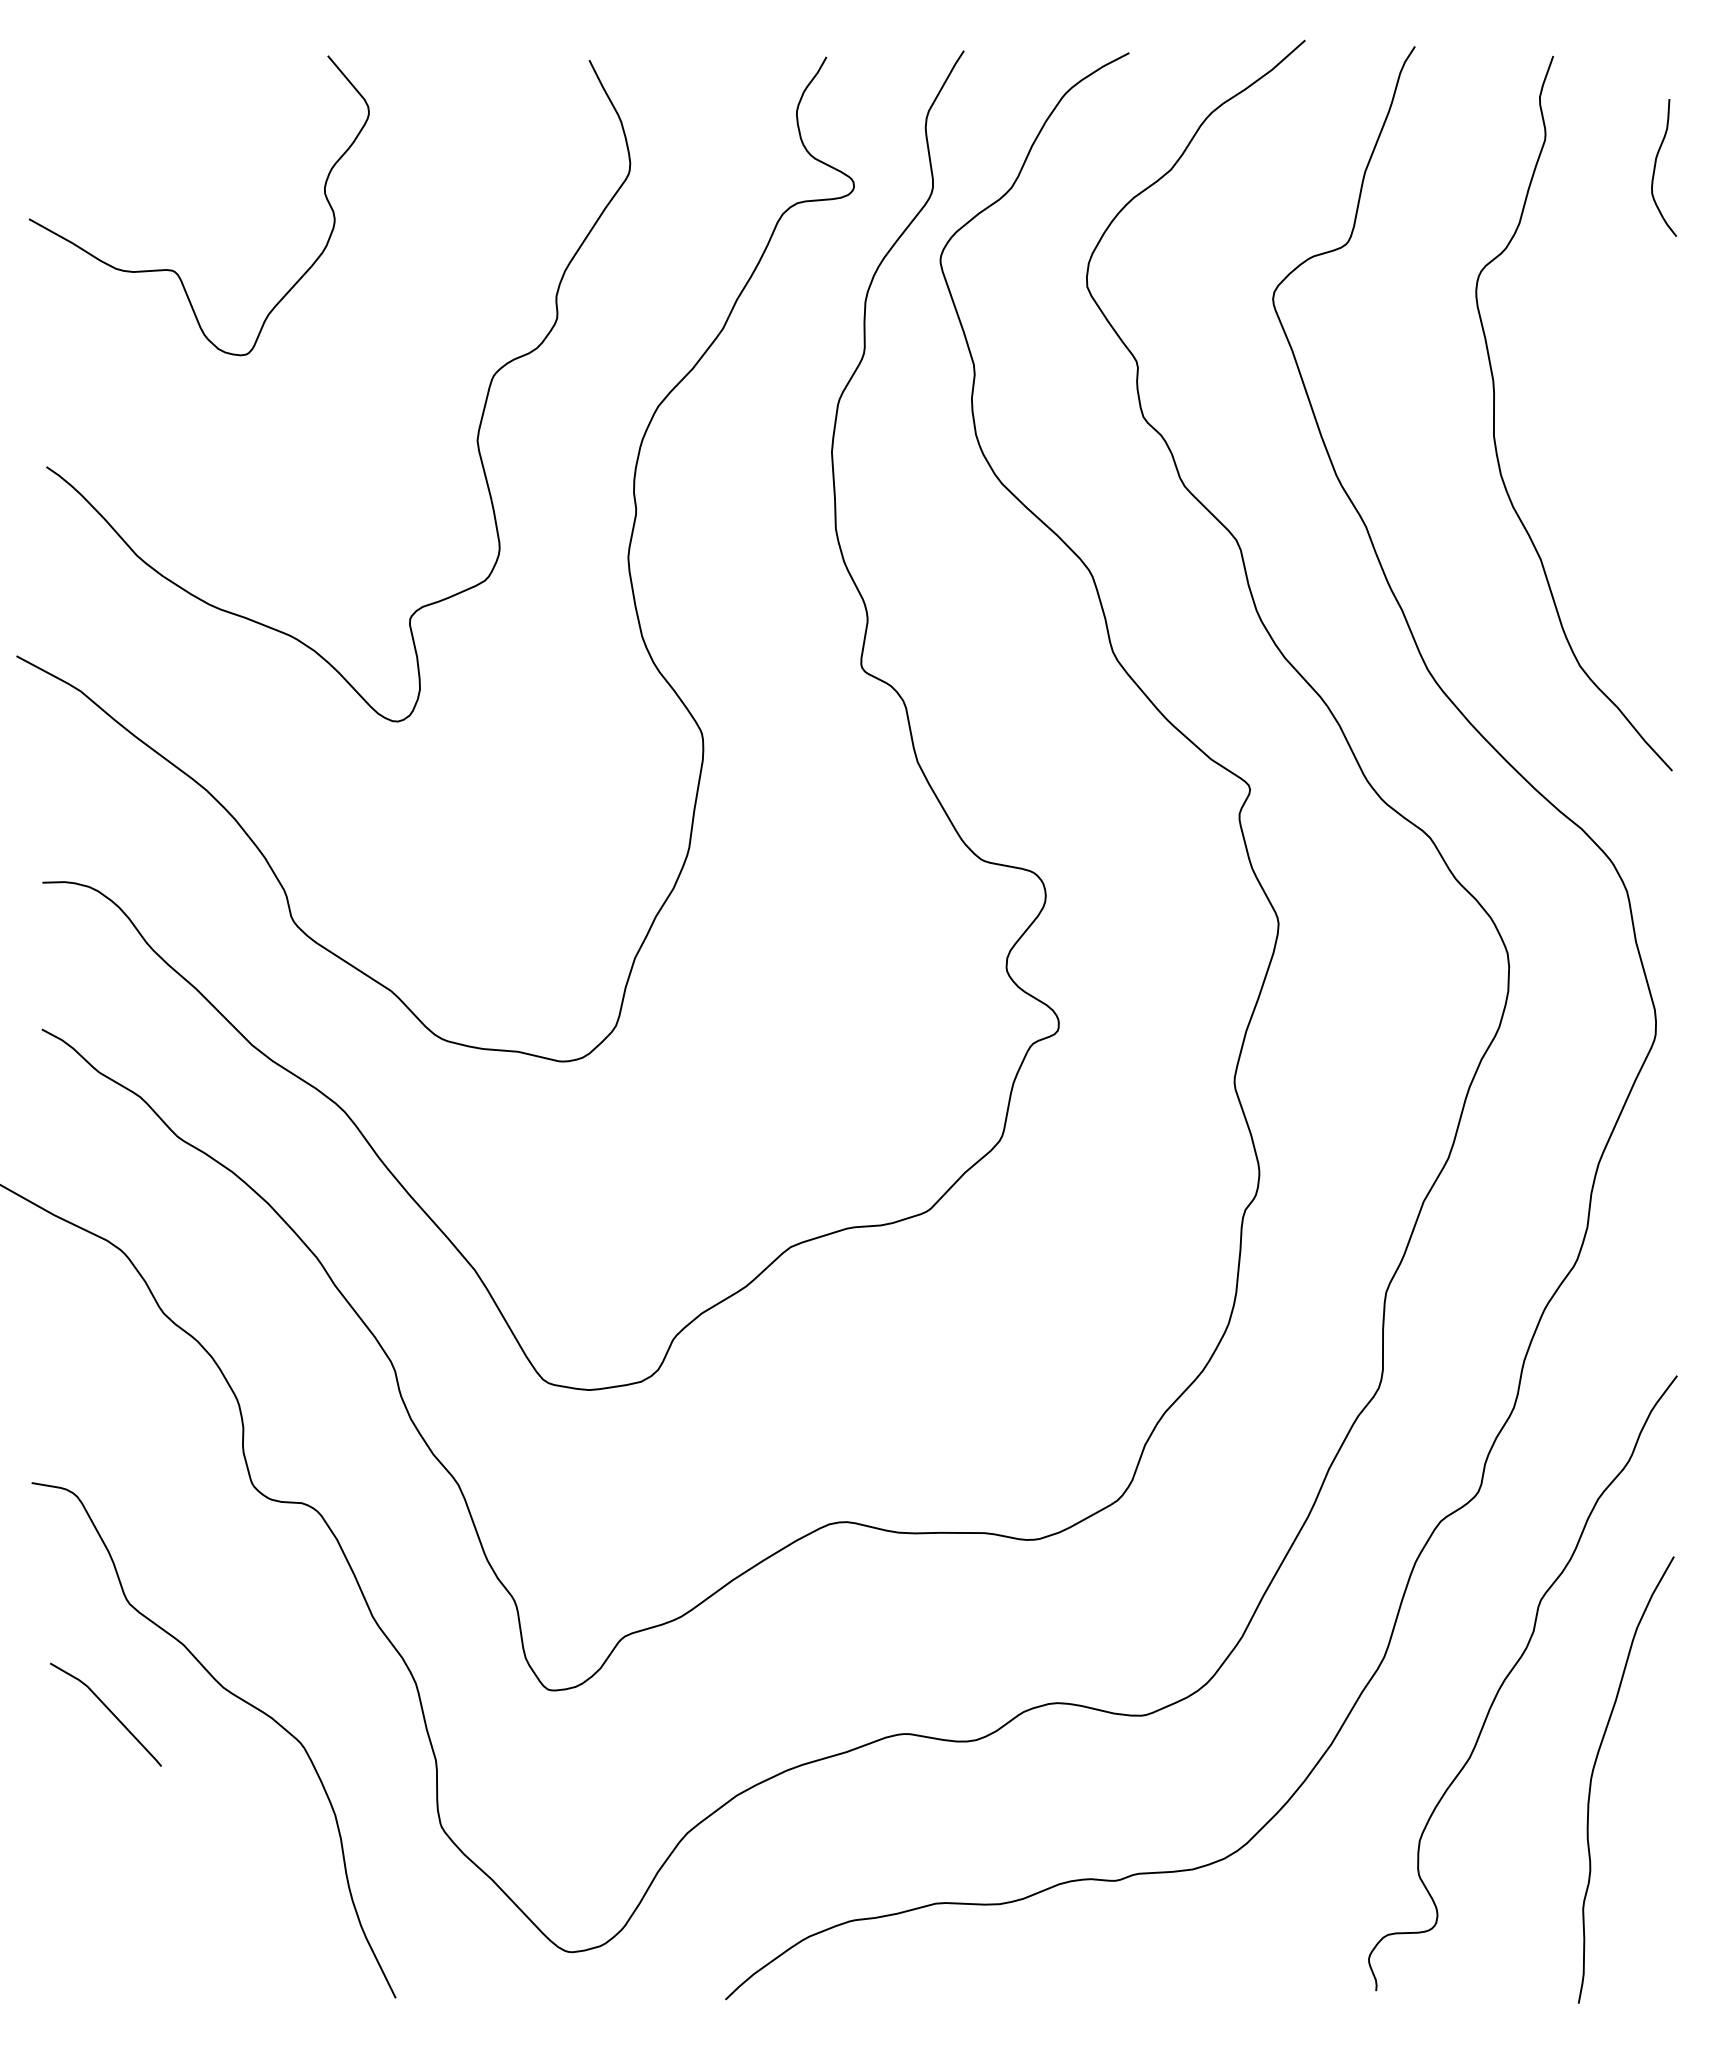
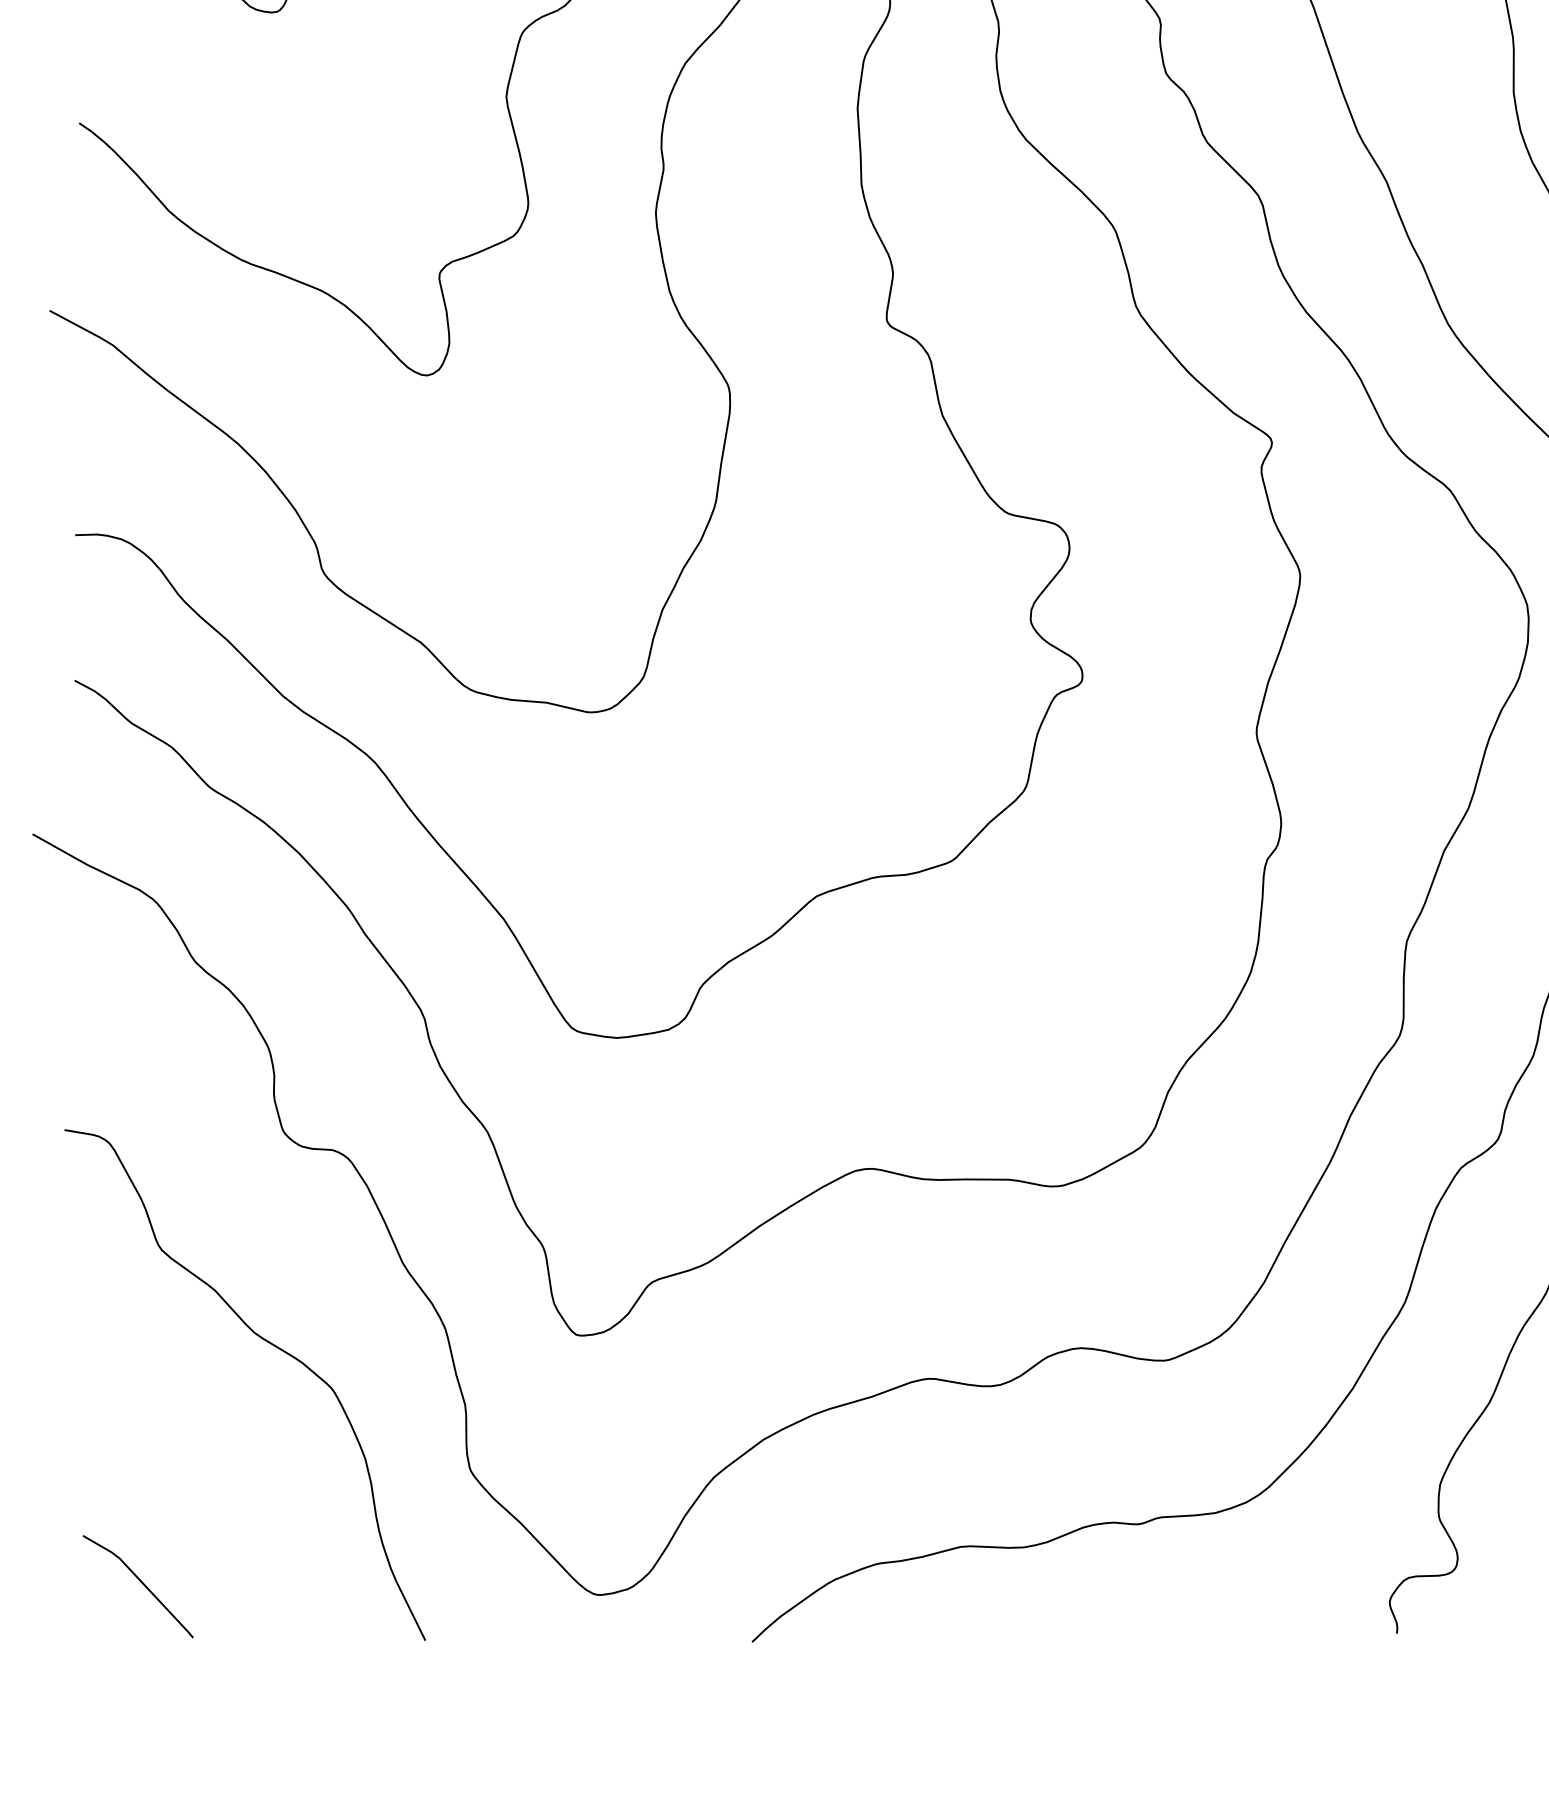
line: (108, 1710) -> (140, 1582), moved

